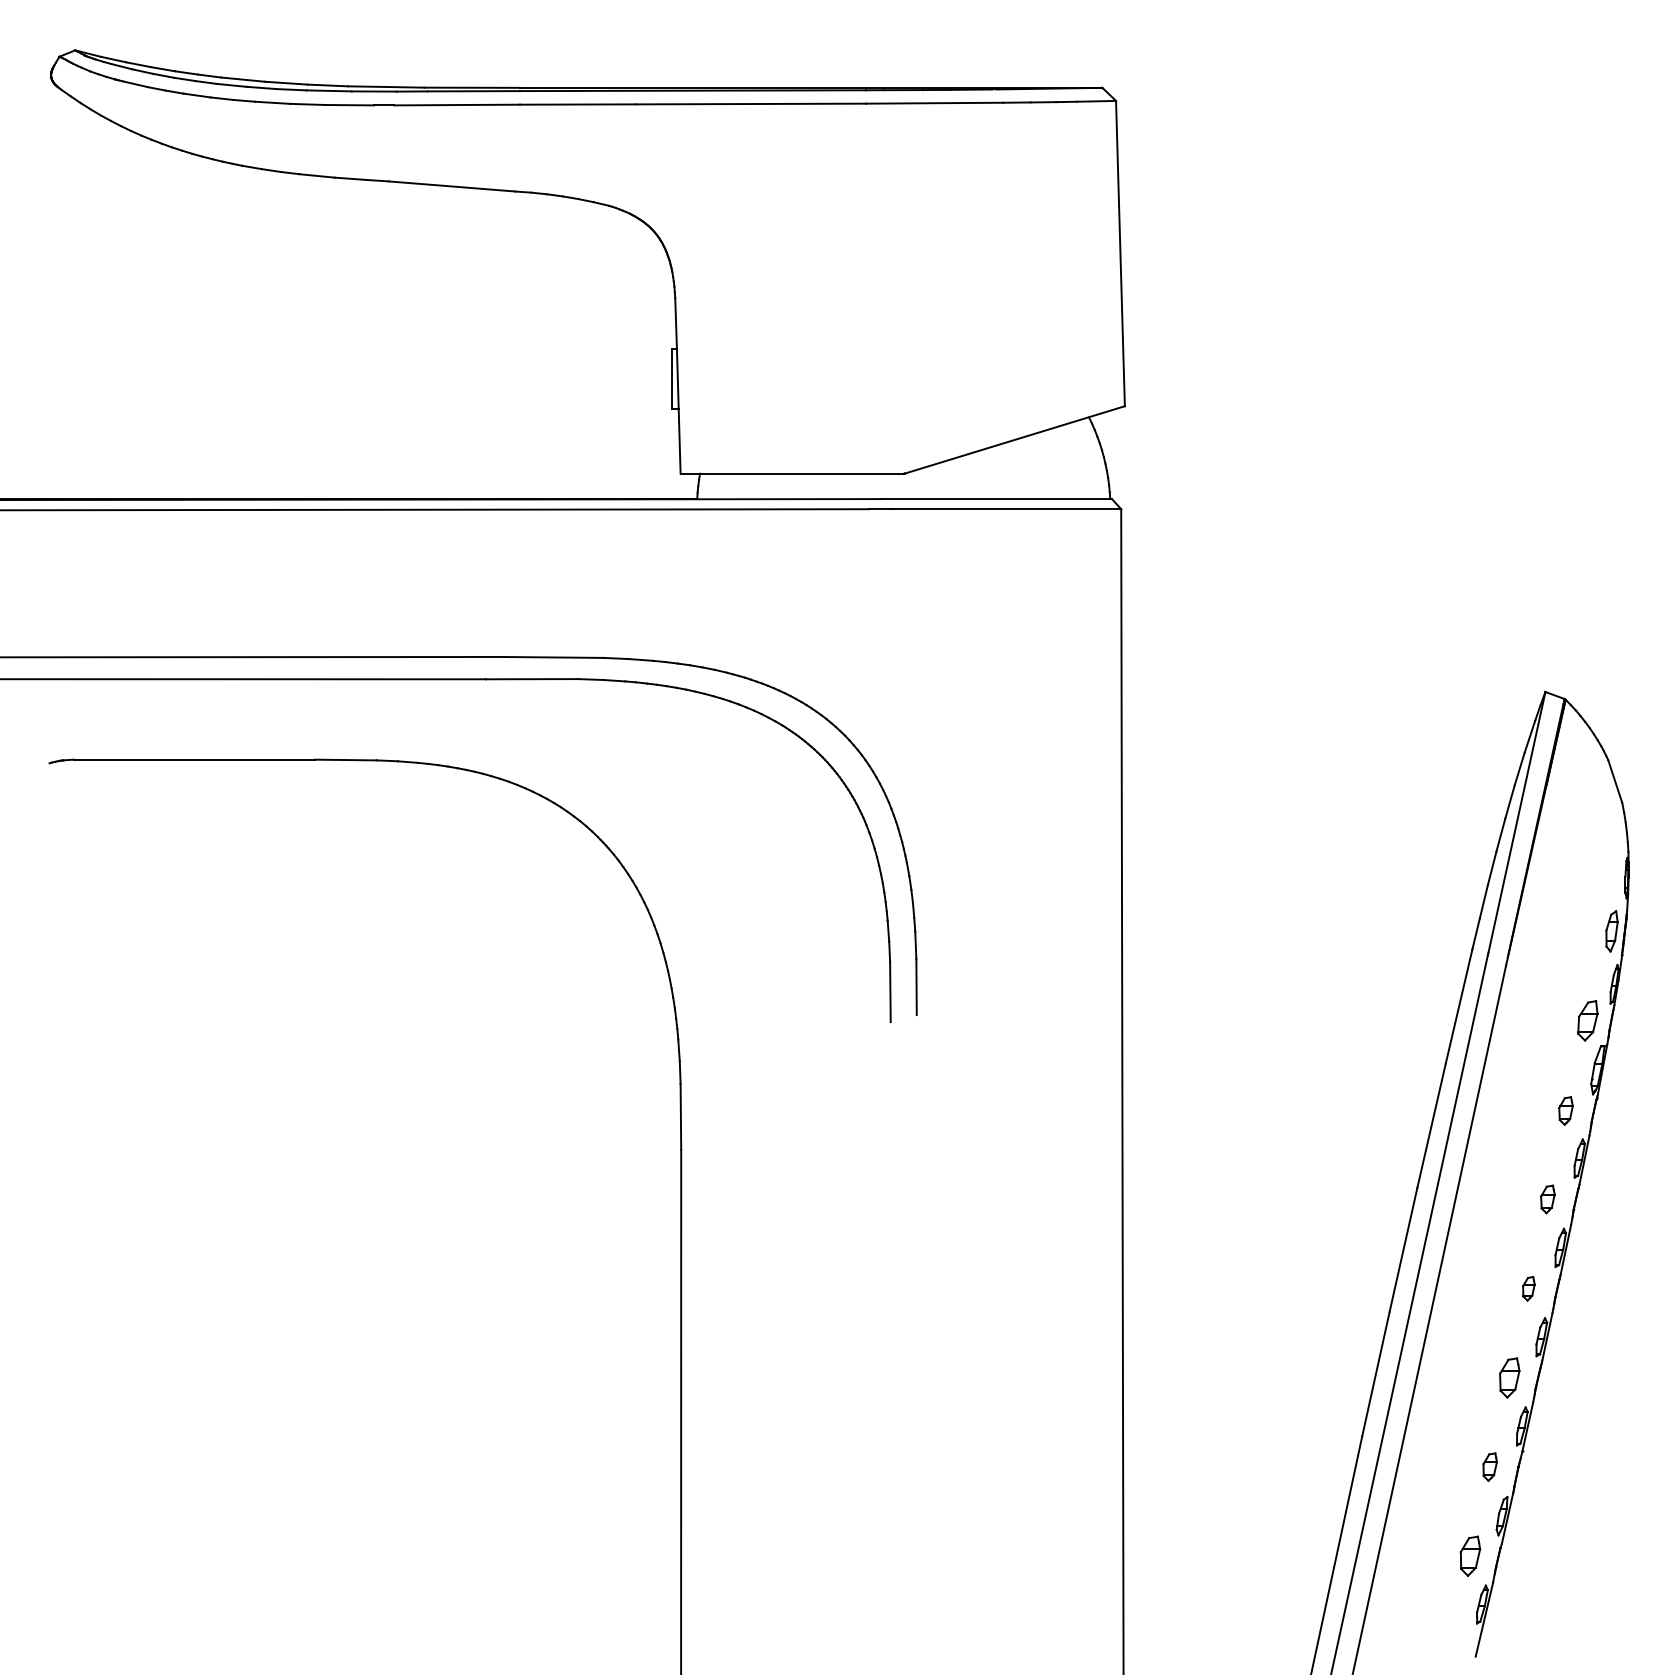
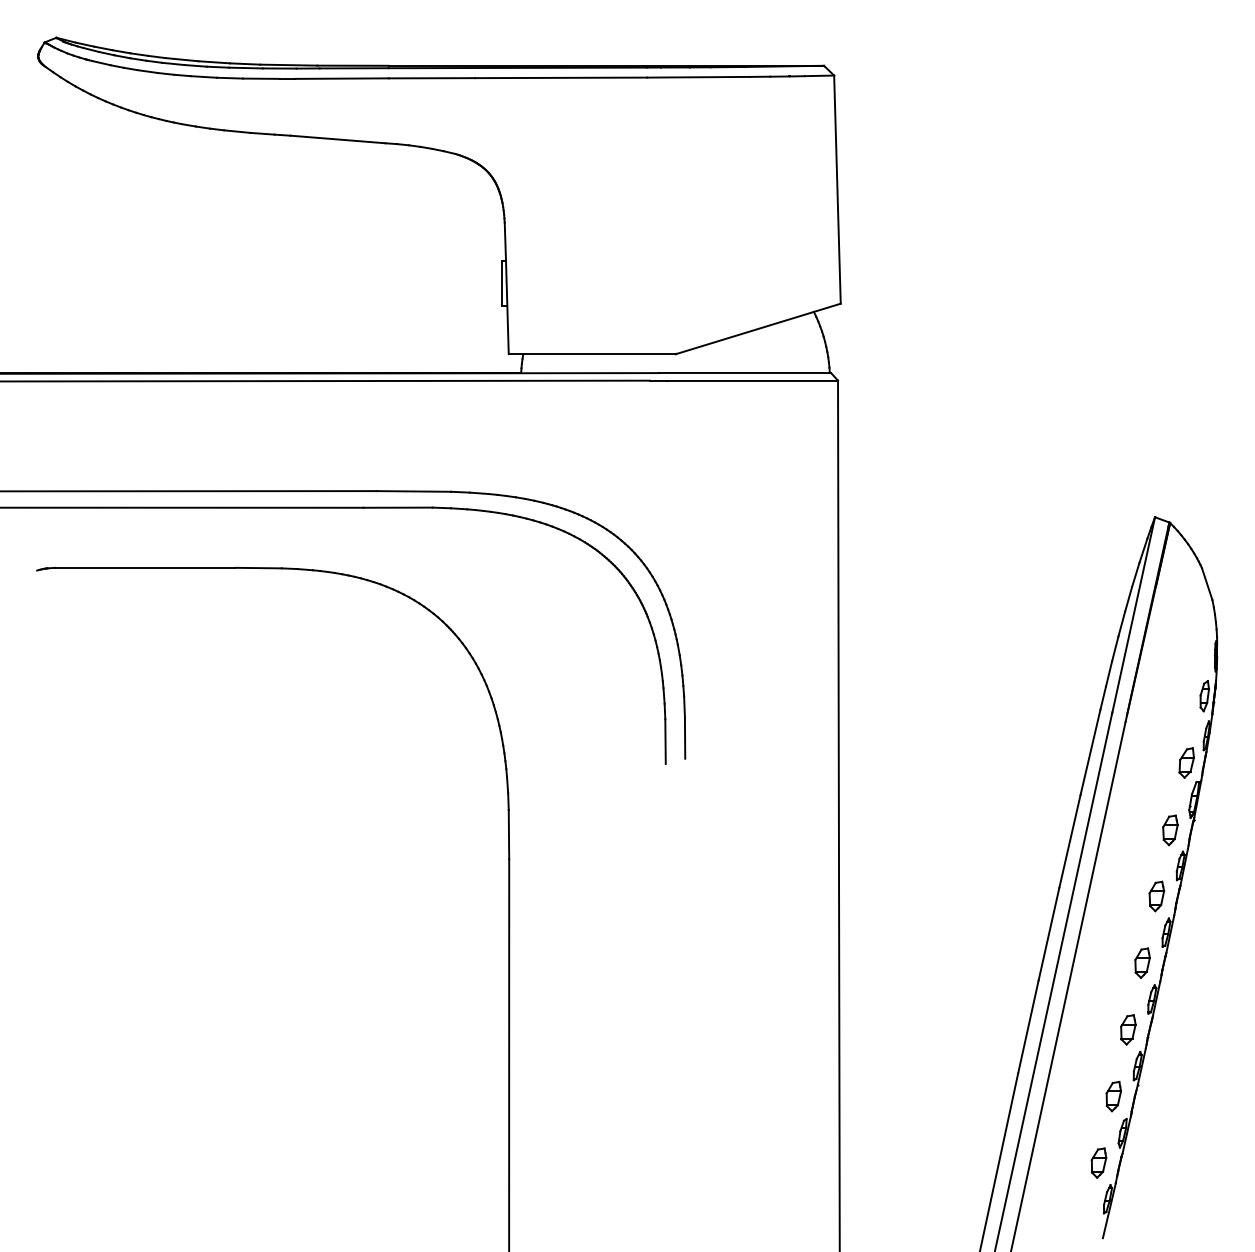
part: (1565, 1110) -> (1170, 830), size x1.43
part: (1547, 1199) -> (1156, 896), size x1.43
part: (1528, 1288) -> (1142, 963), size x1.67
part: (1489, 1466) -> (1113, 1096), size x1.43

